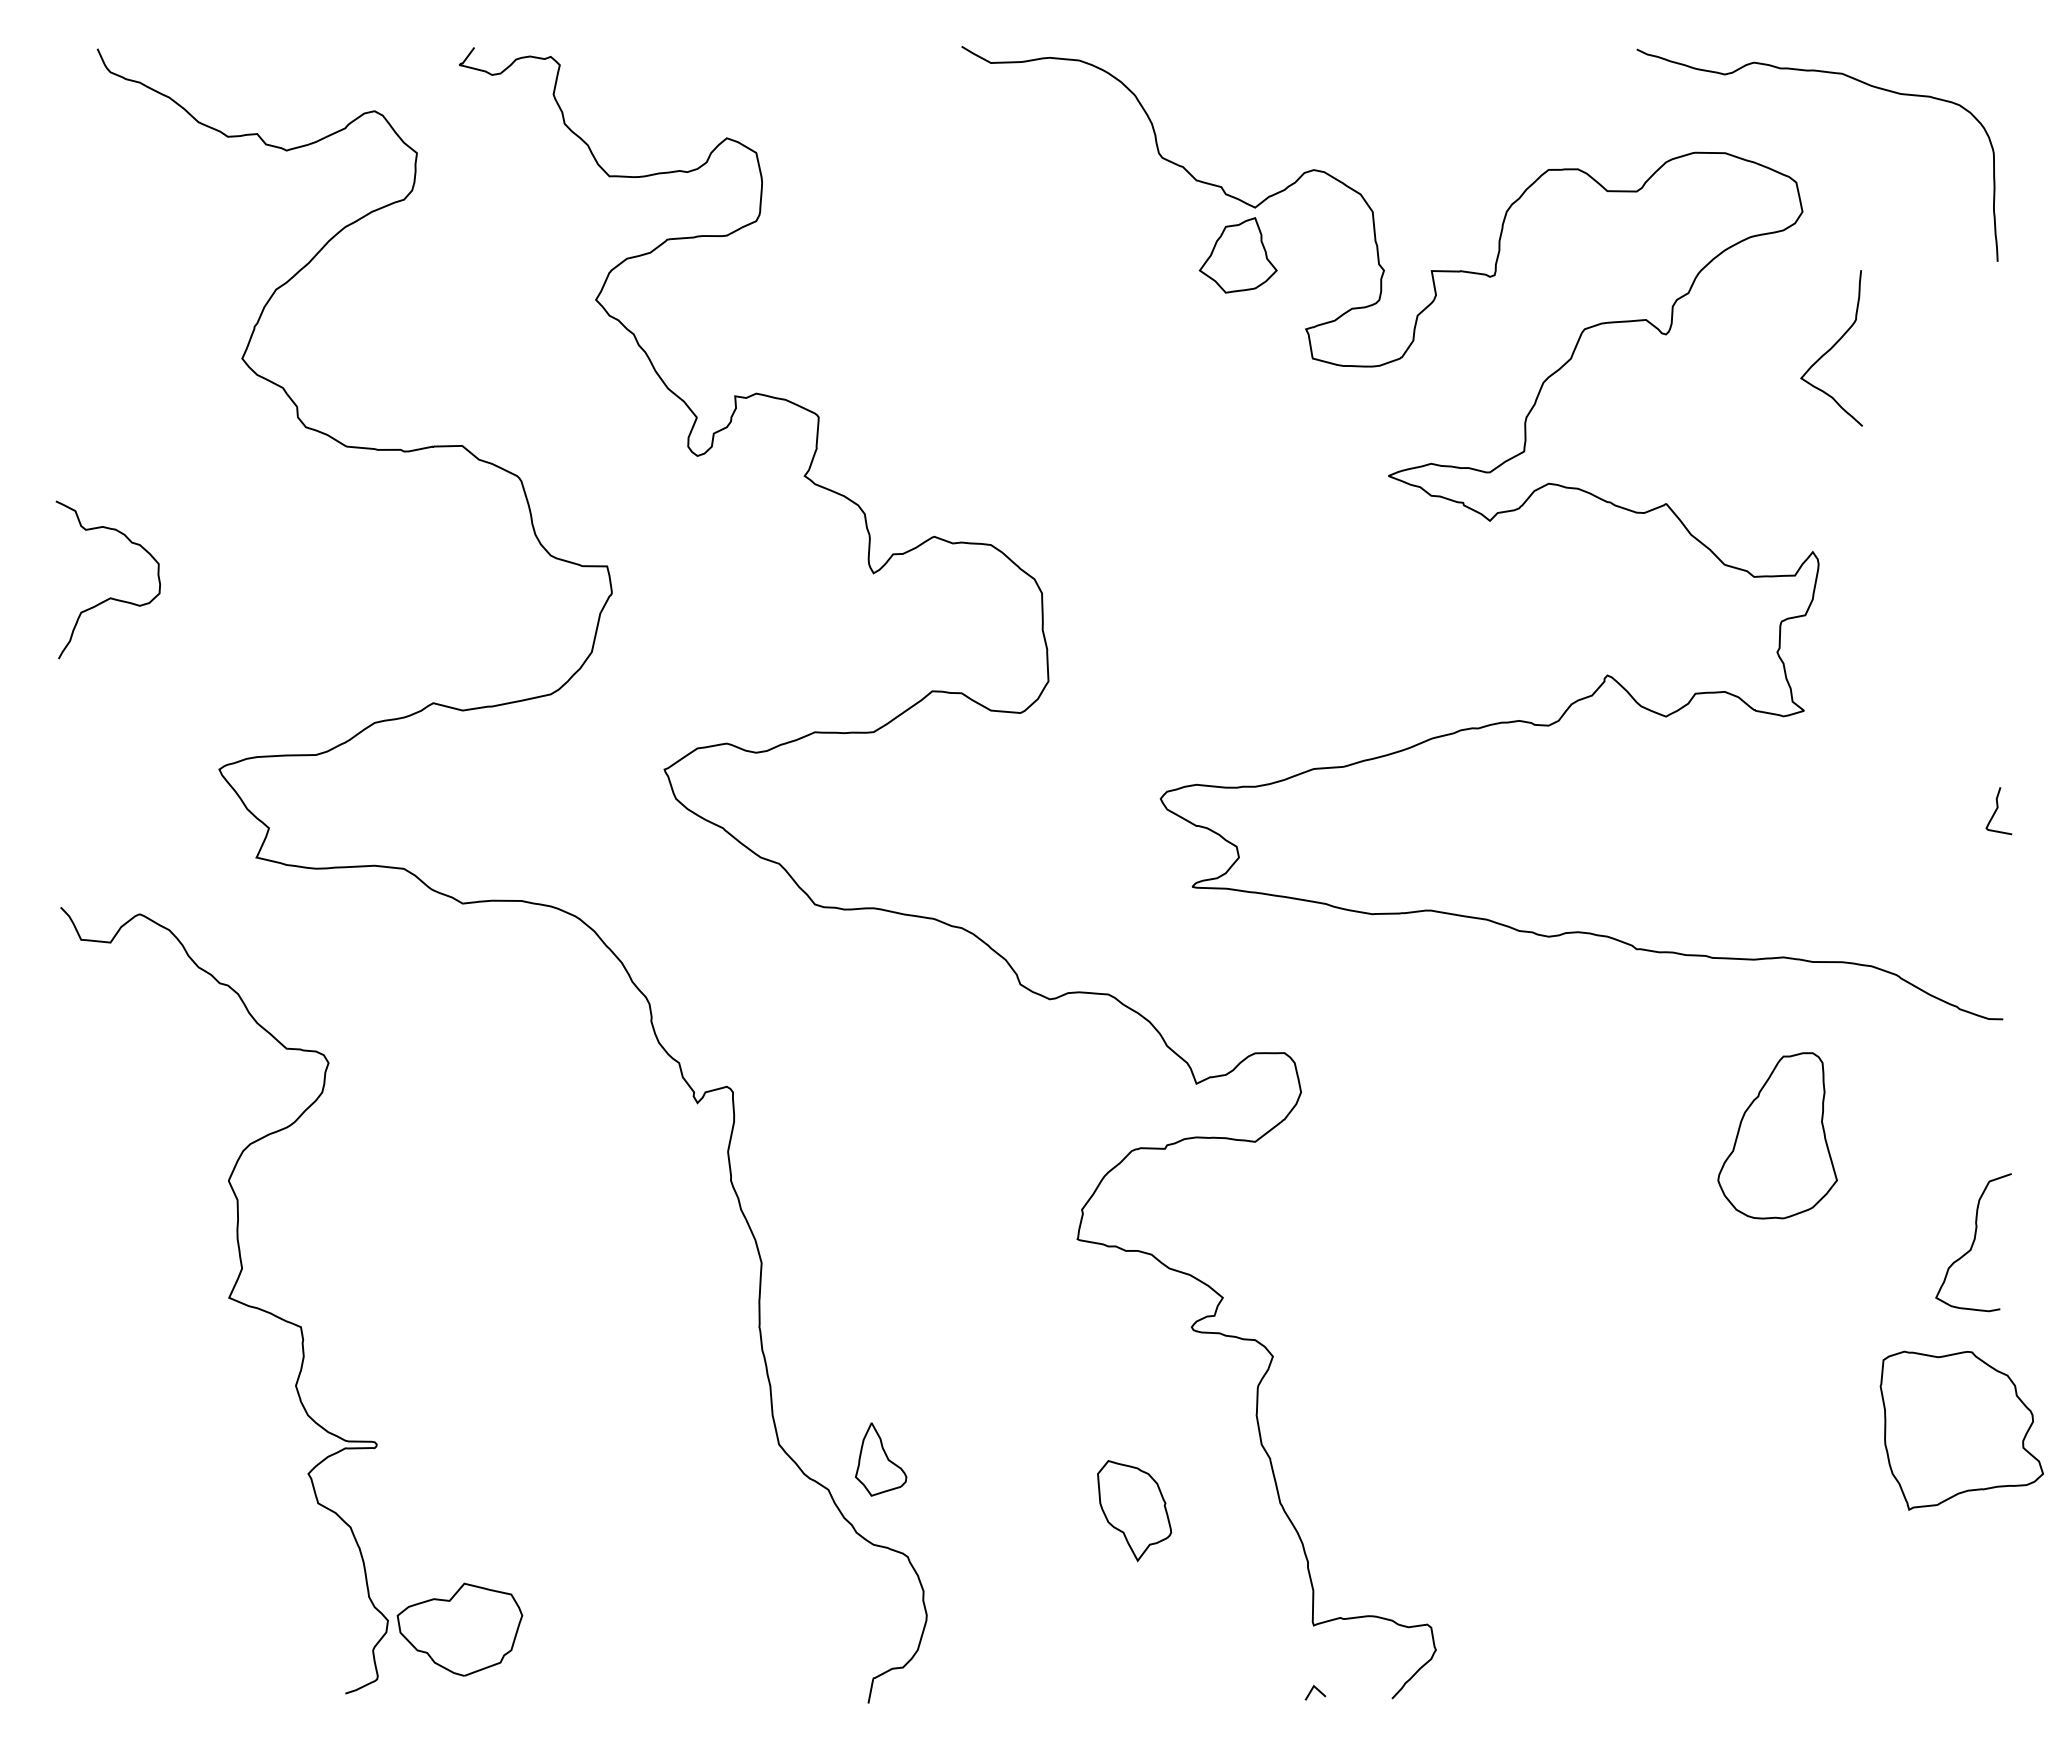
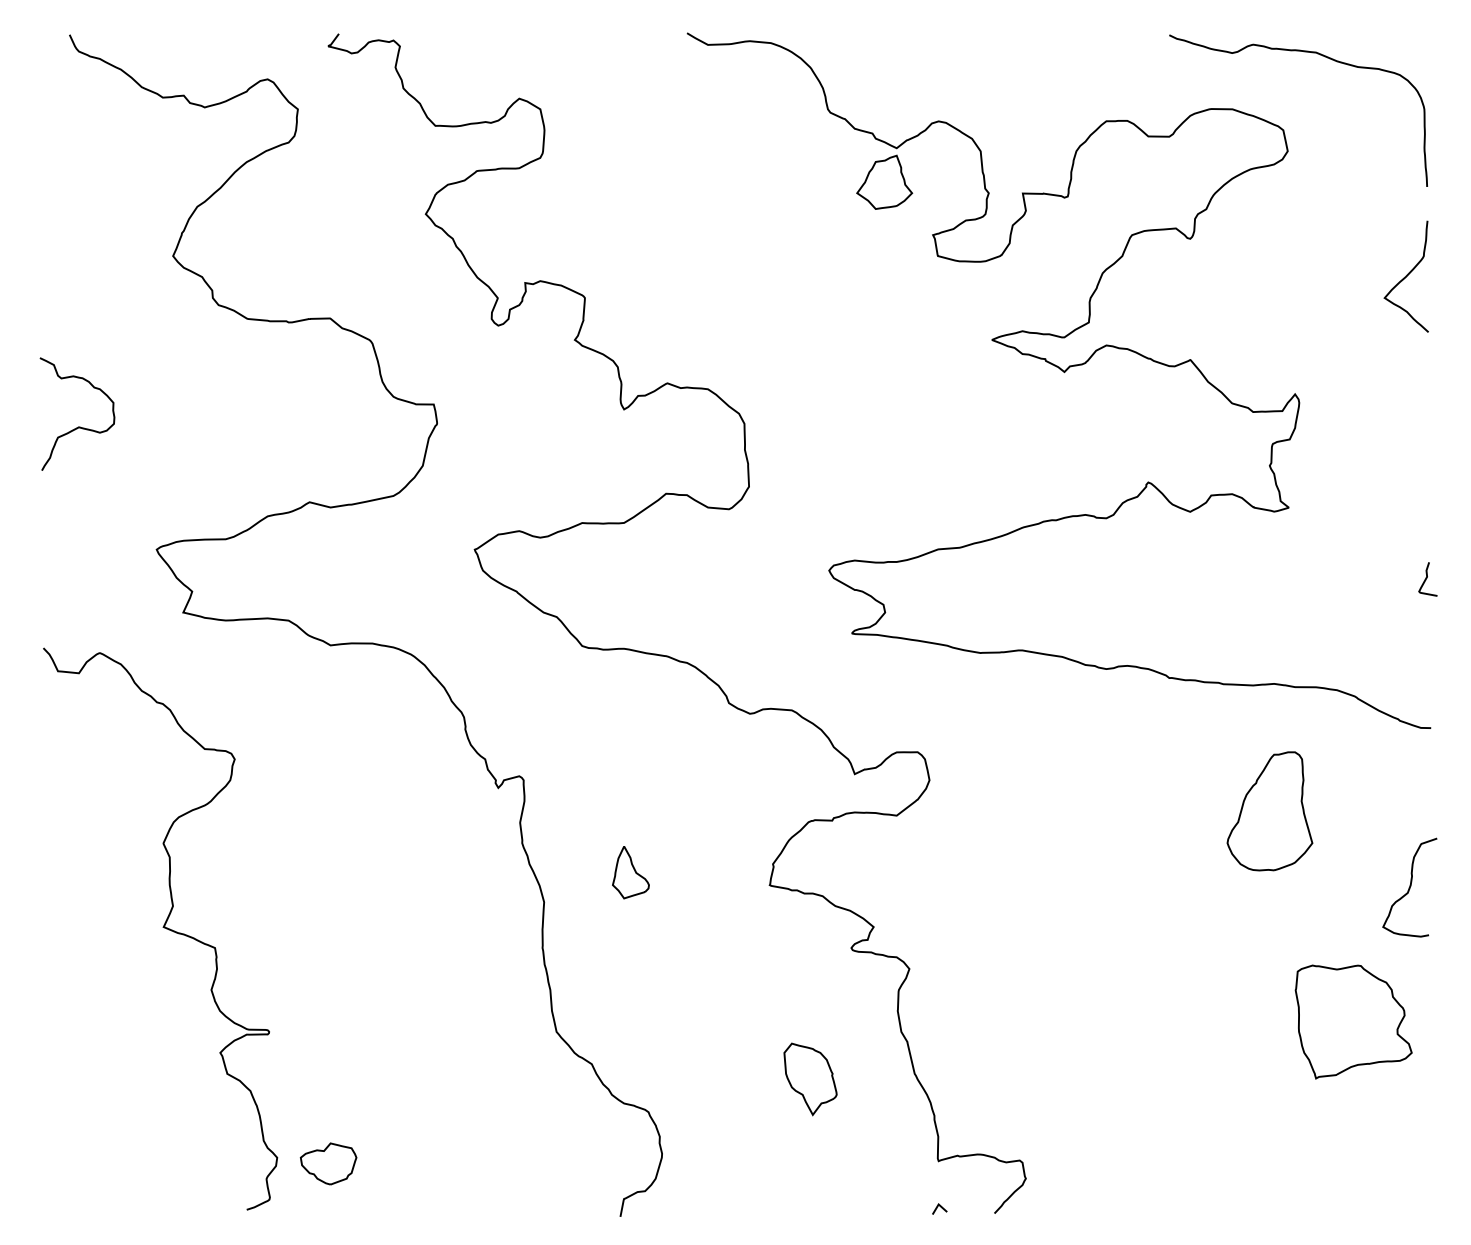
curve: (1831, 348) -> (1406, 276), moved
part: (1961, 1430) -> (1353, 1021), moved
part: (881, 1459) -> (631, 872), moved
part: (459, 1628) -> (328, 1163), size x0.62

